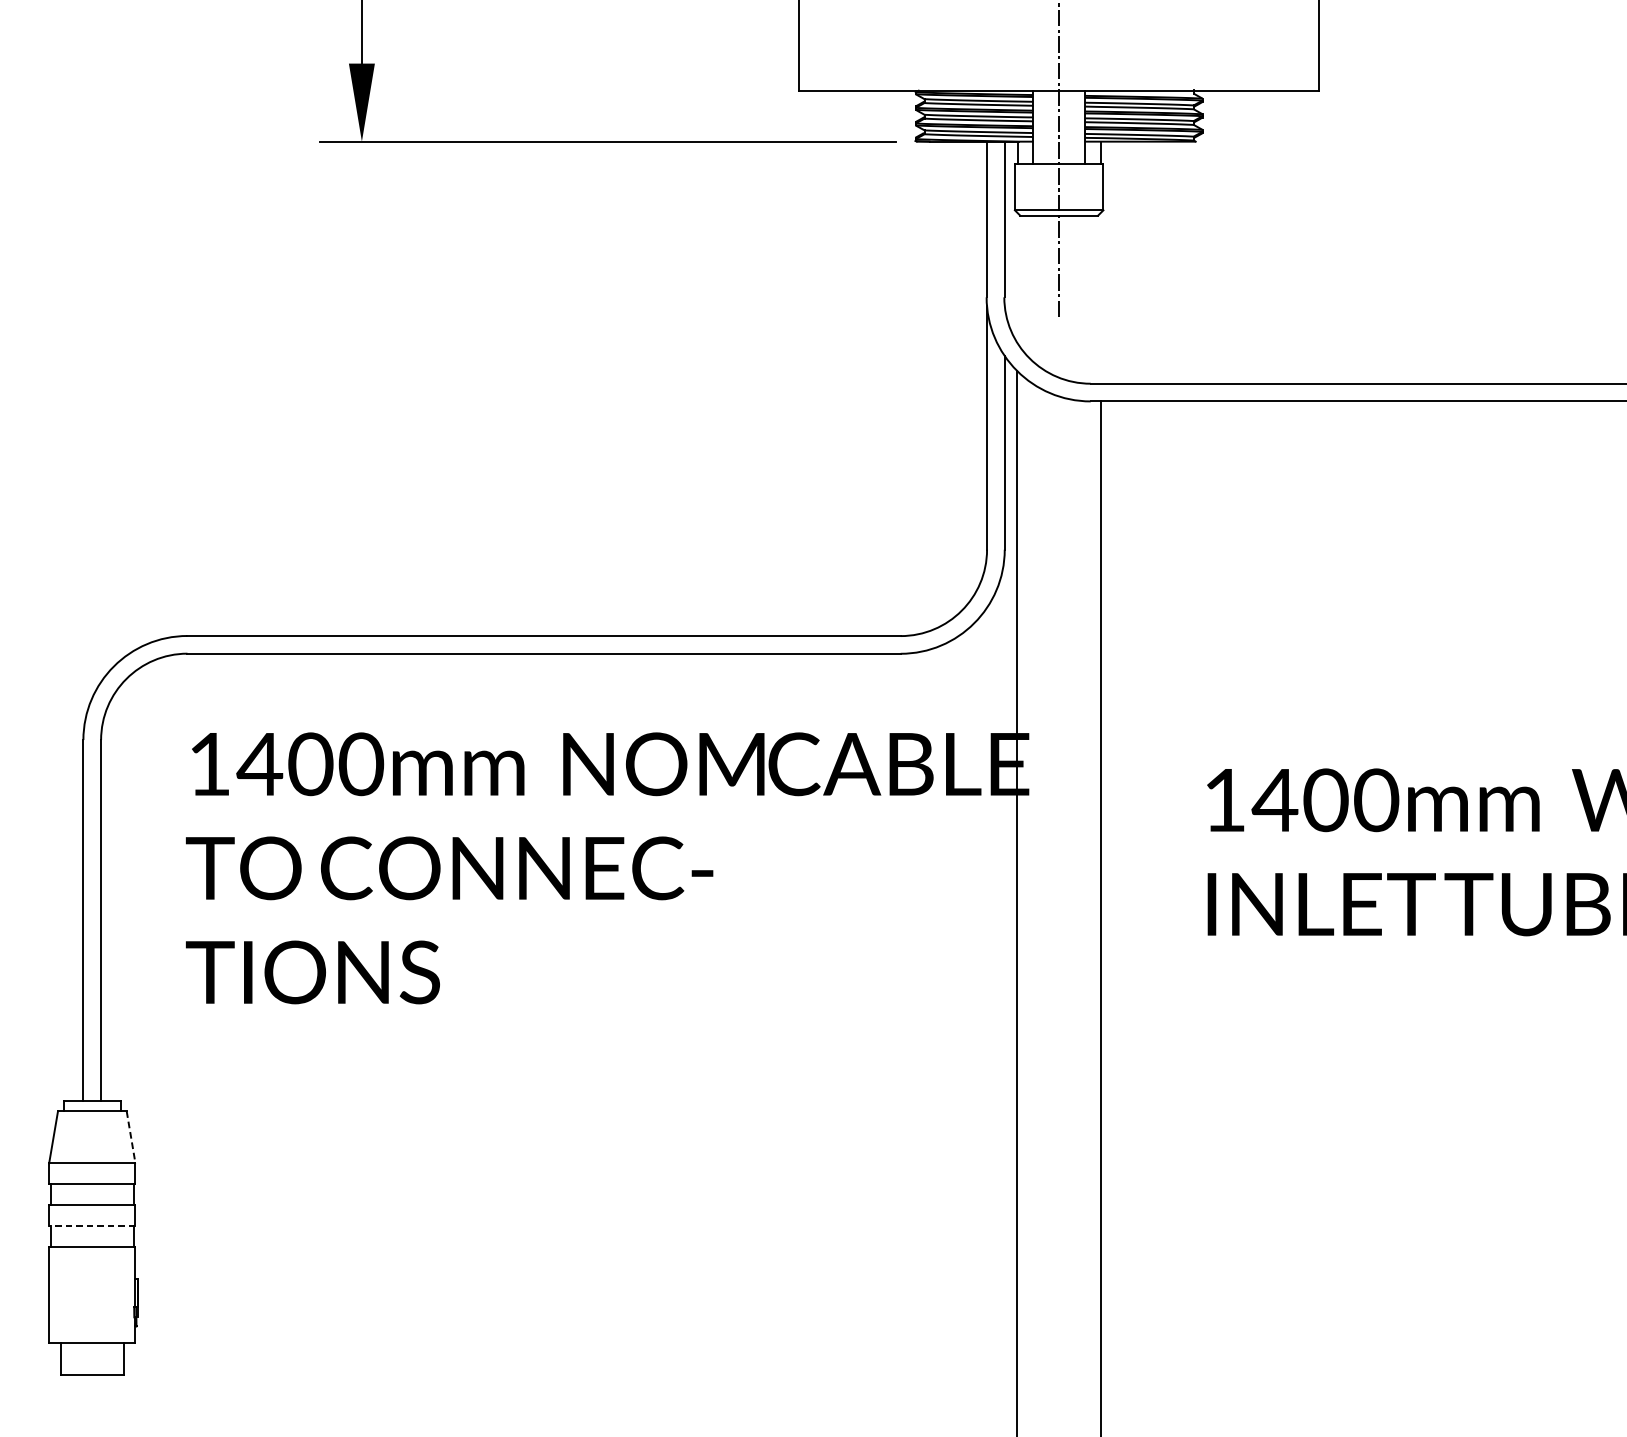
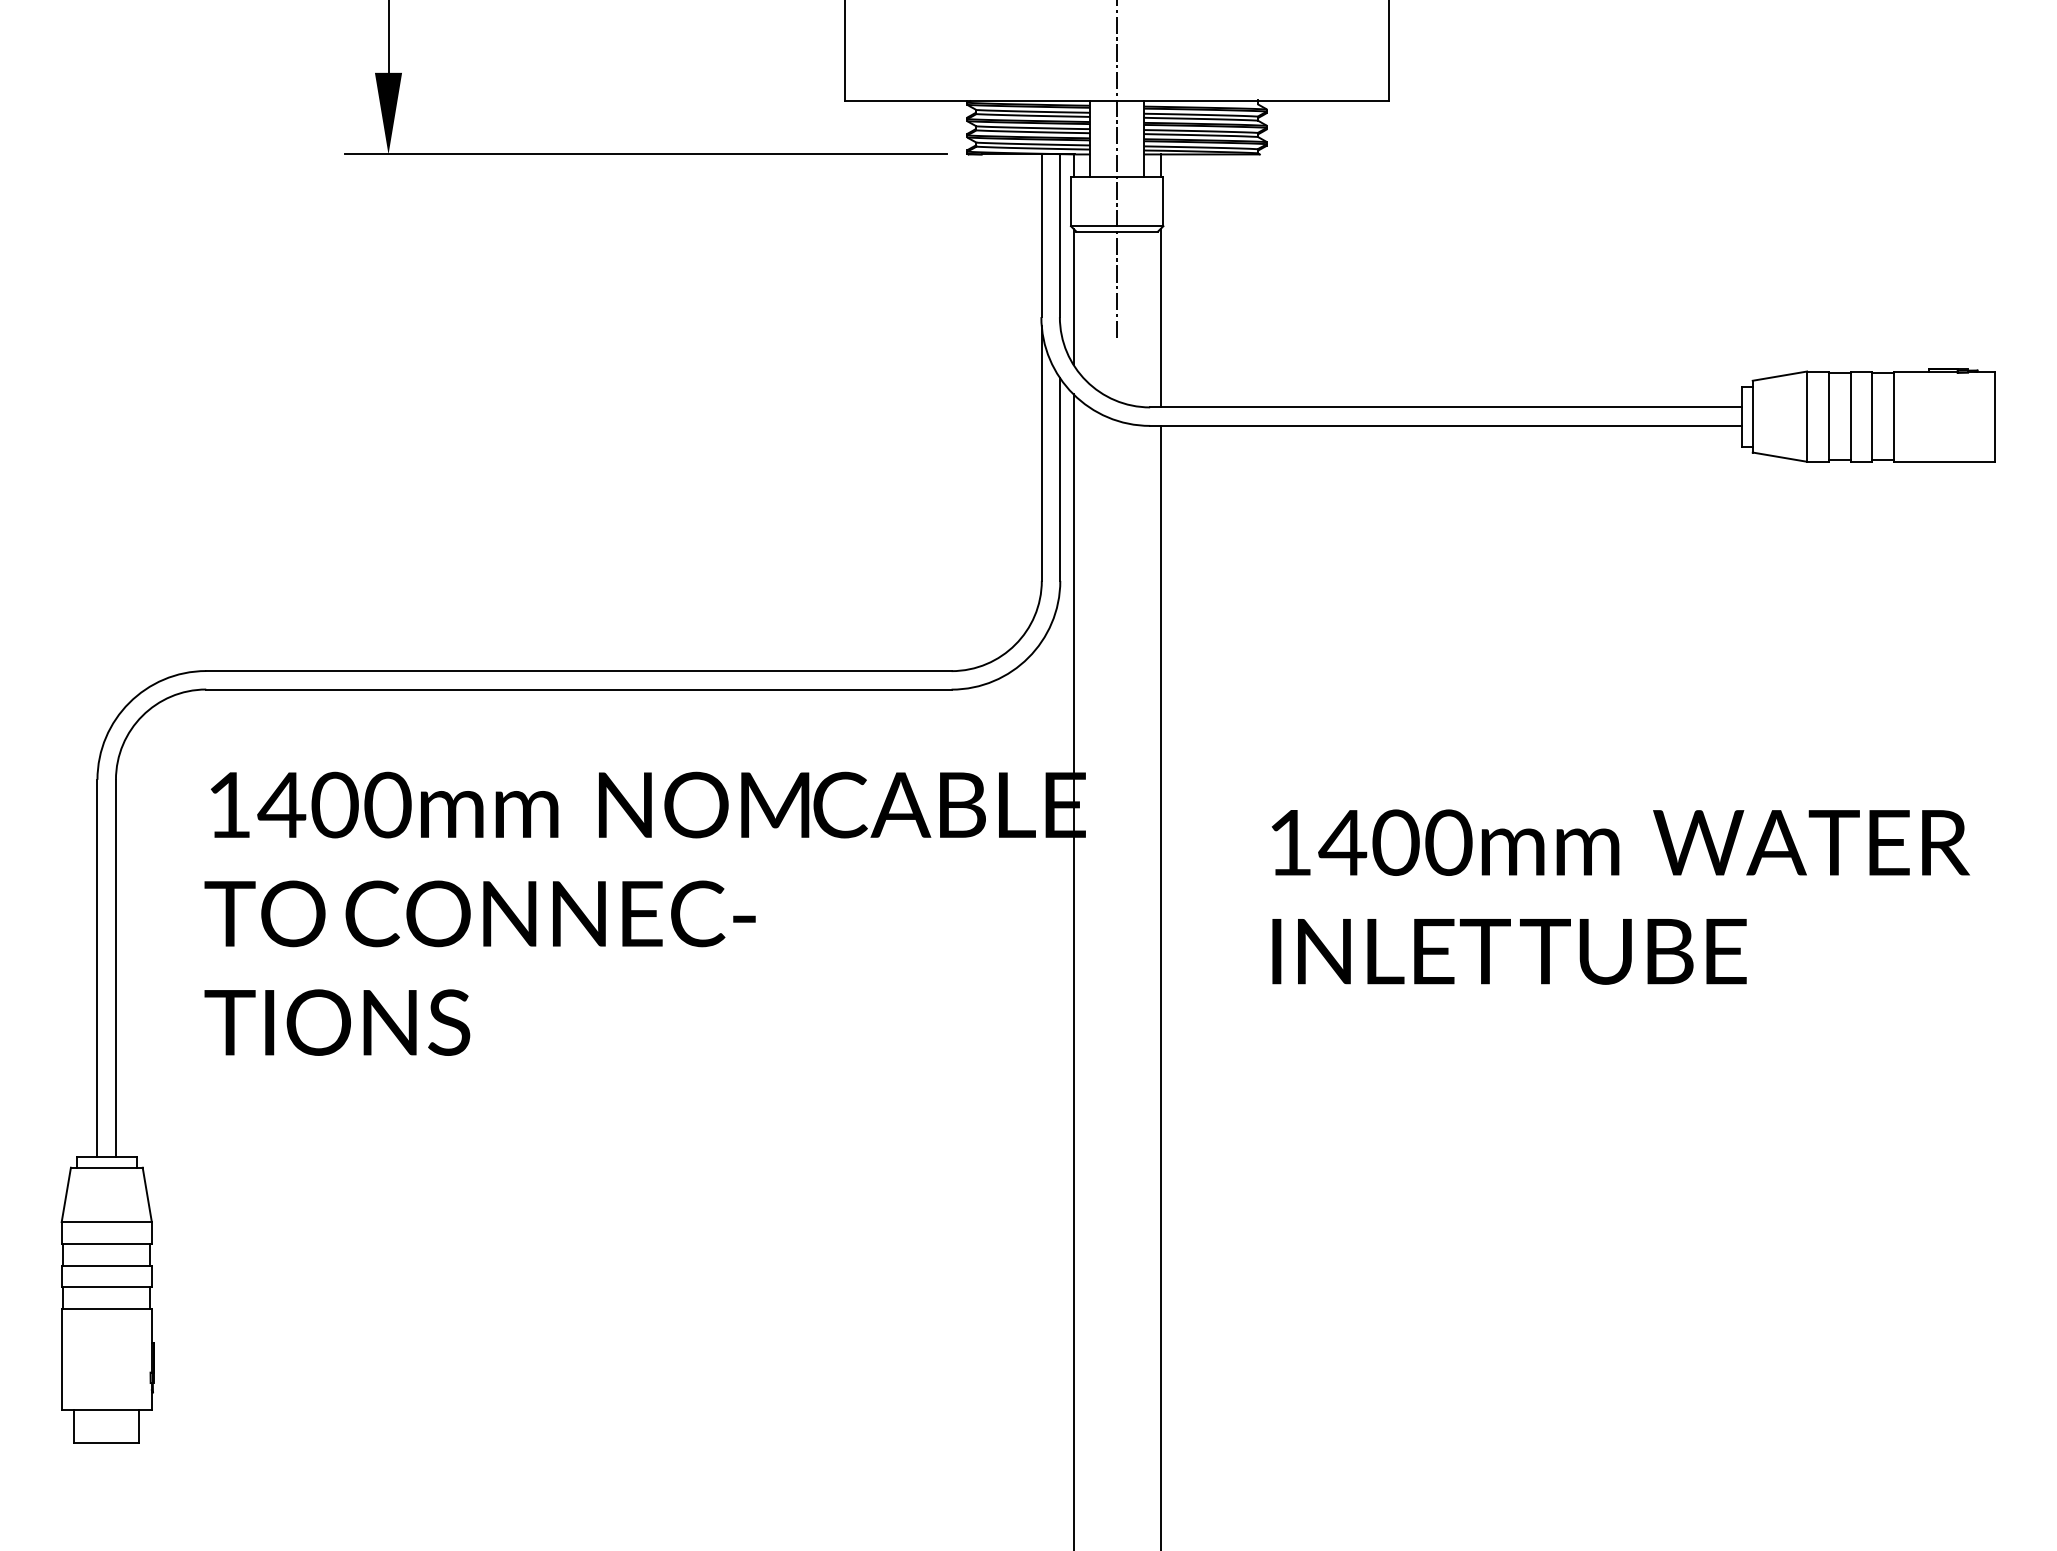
line: (1017, 277) -> (1073, 296), added
line: (1100, 298) -> (1160, 318), added
line: (131, 1136) -> (147, 1194), dashed -> solid
line: (92, 1225) -> (106, 1287), dashed -> solid

